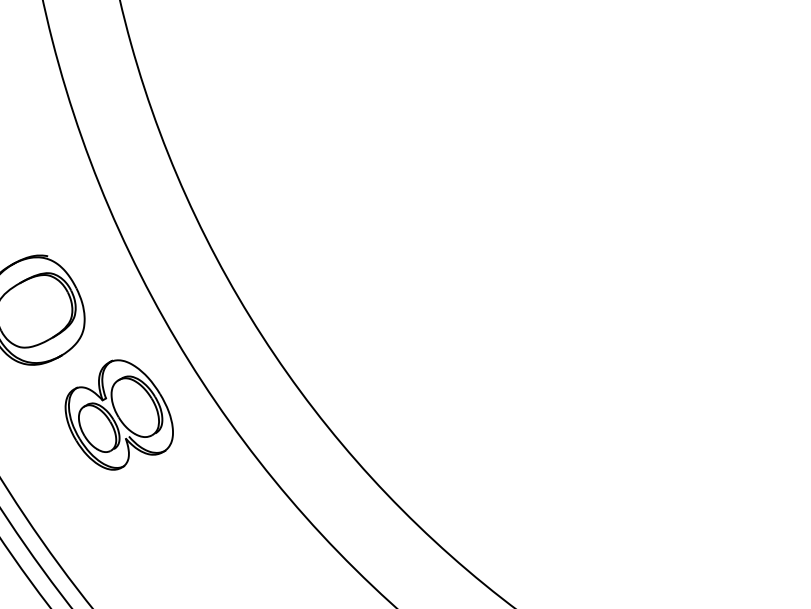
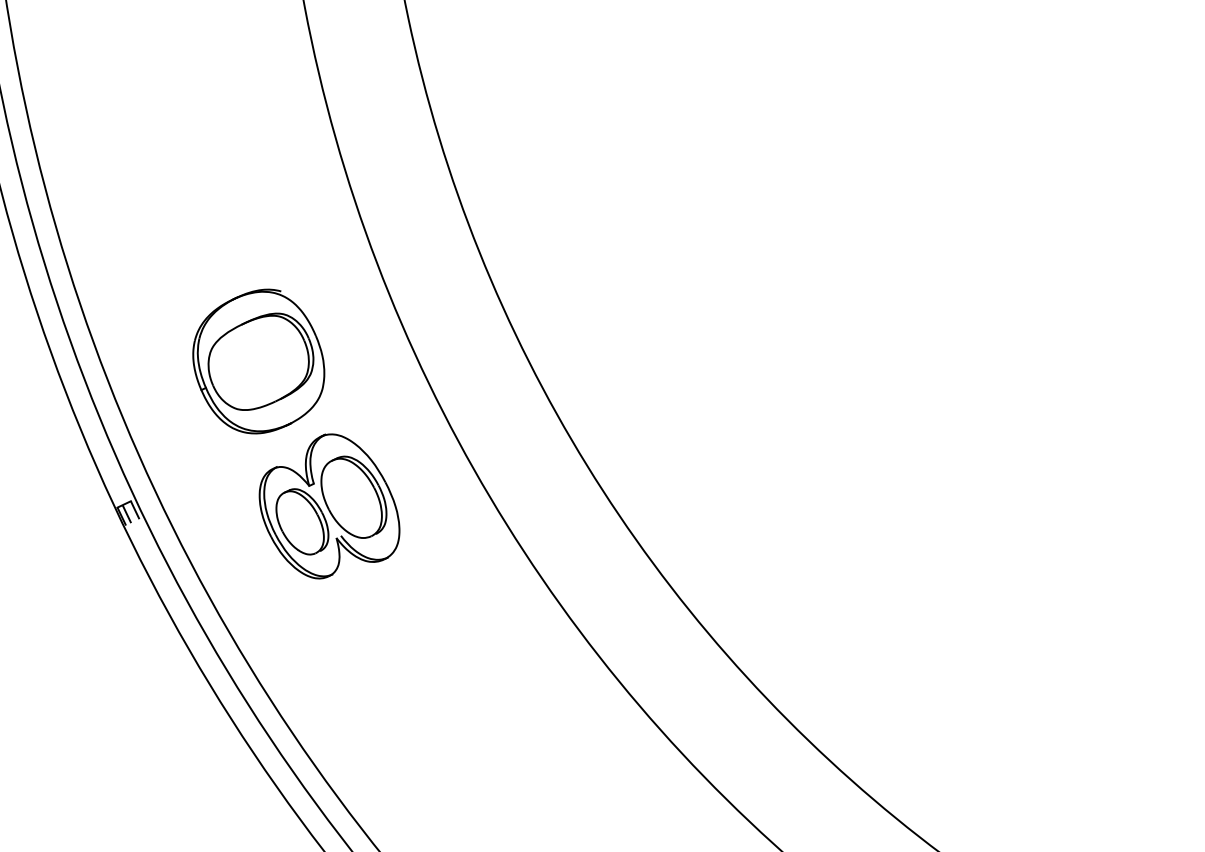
part: (118, 414) -> (329, 506), moved

